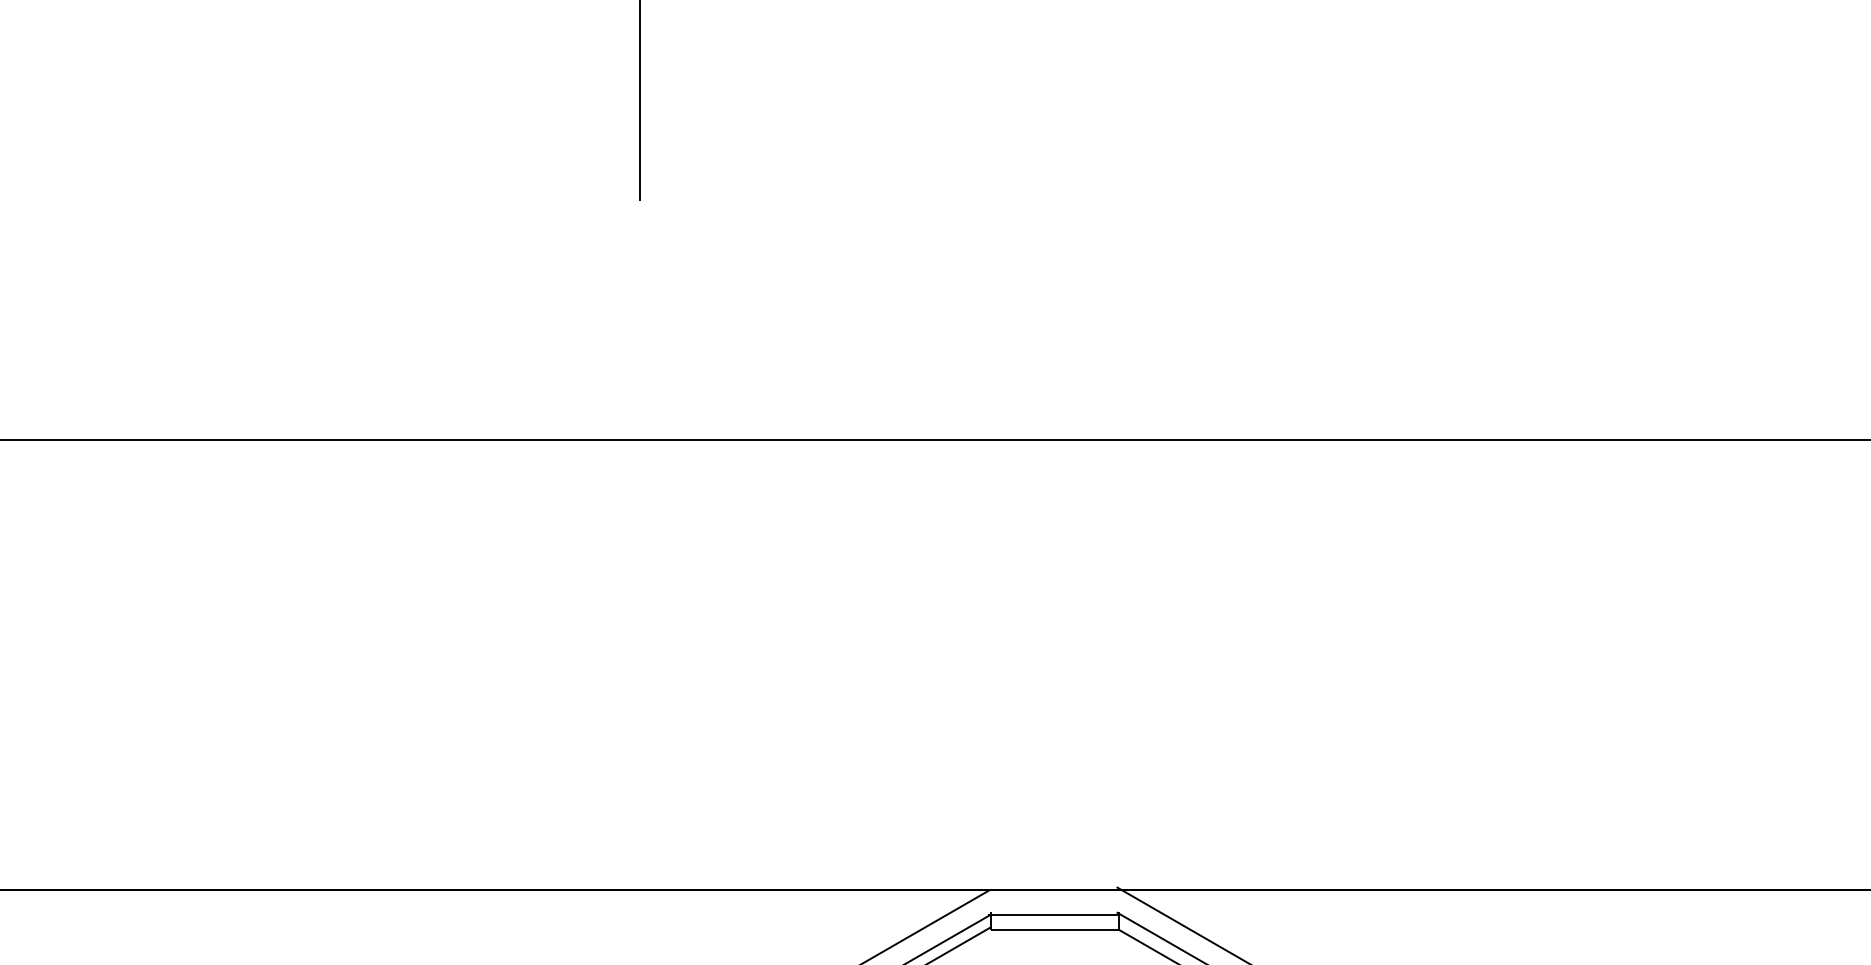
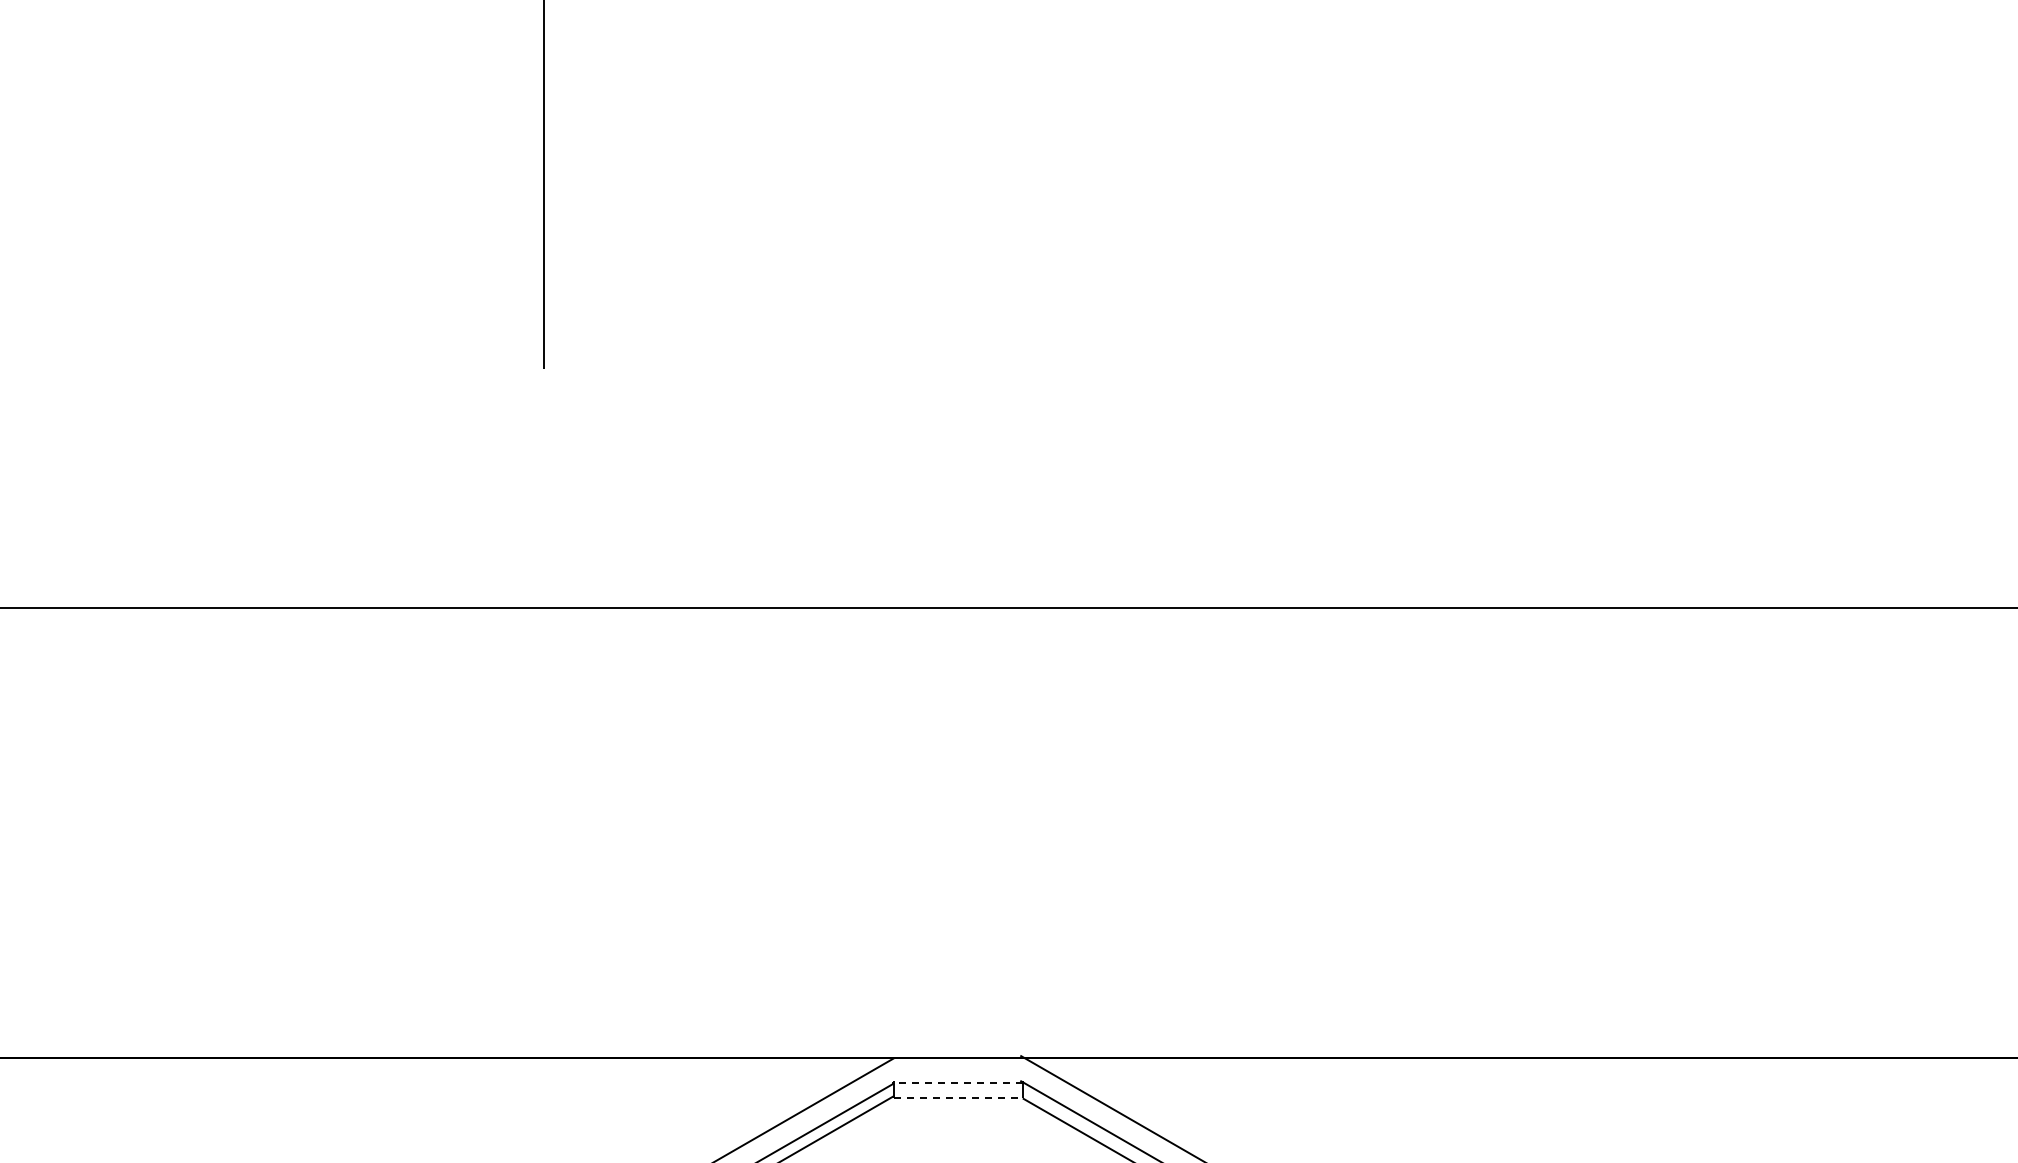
line: (1053, 915) -> (957, 1083), solid -> dashed
line: (1055, 930) -> (959, 1098), solid -> dashed

